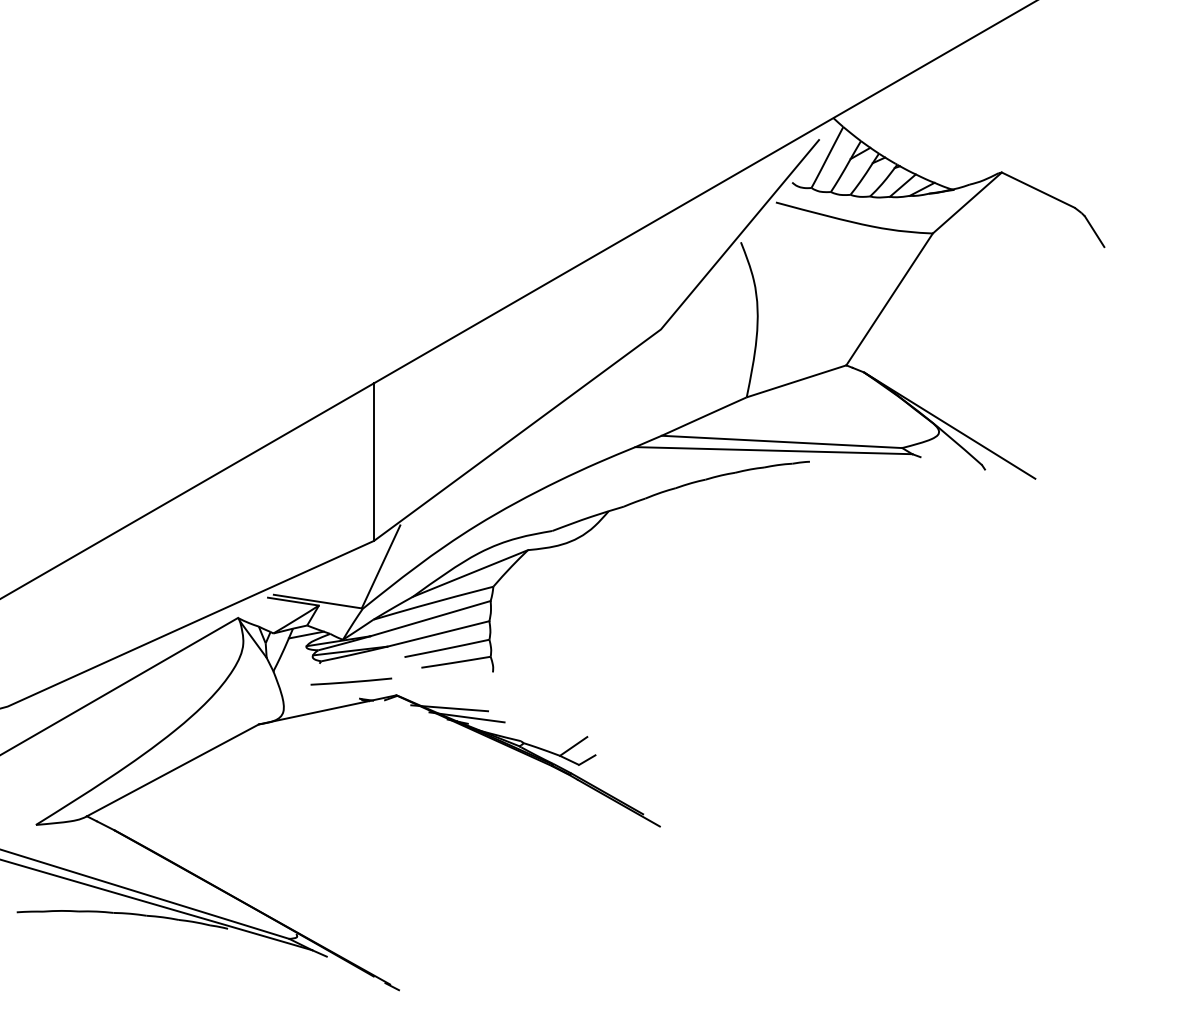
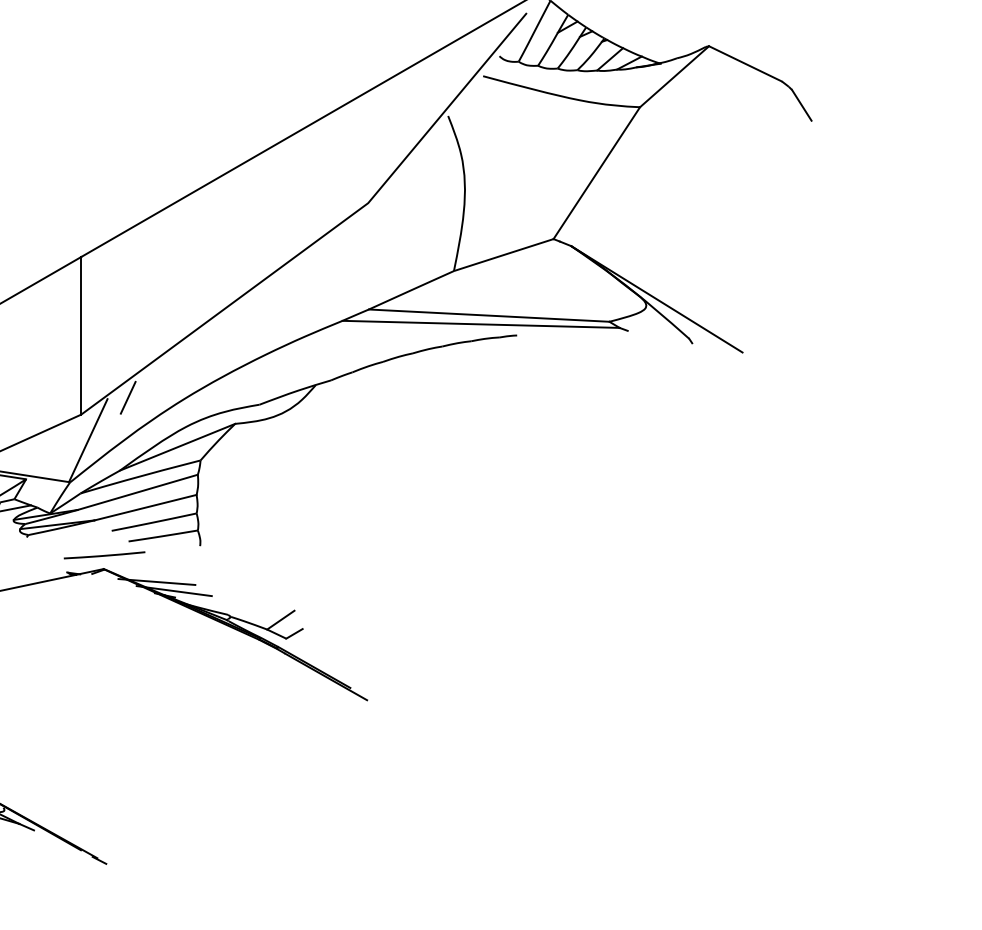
line: (420, 523) -> (127, 397), added
line: (351, 681) -> (104, 555), moved

